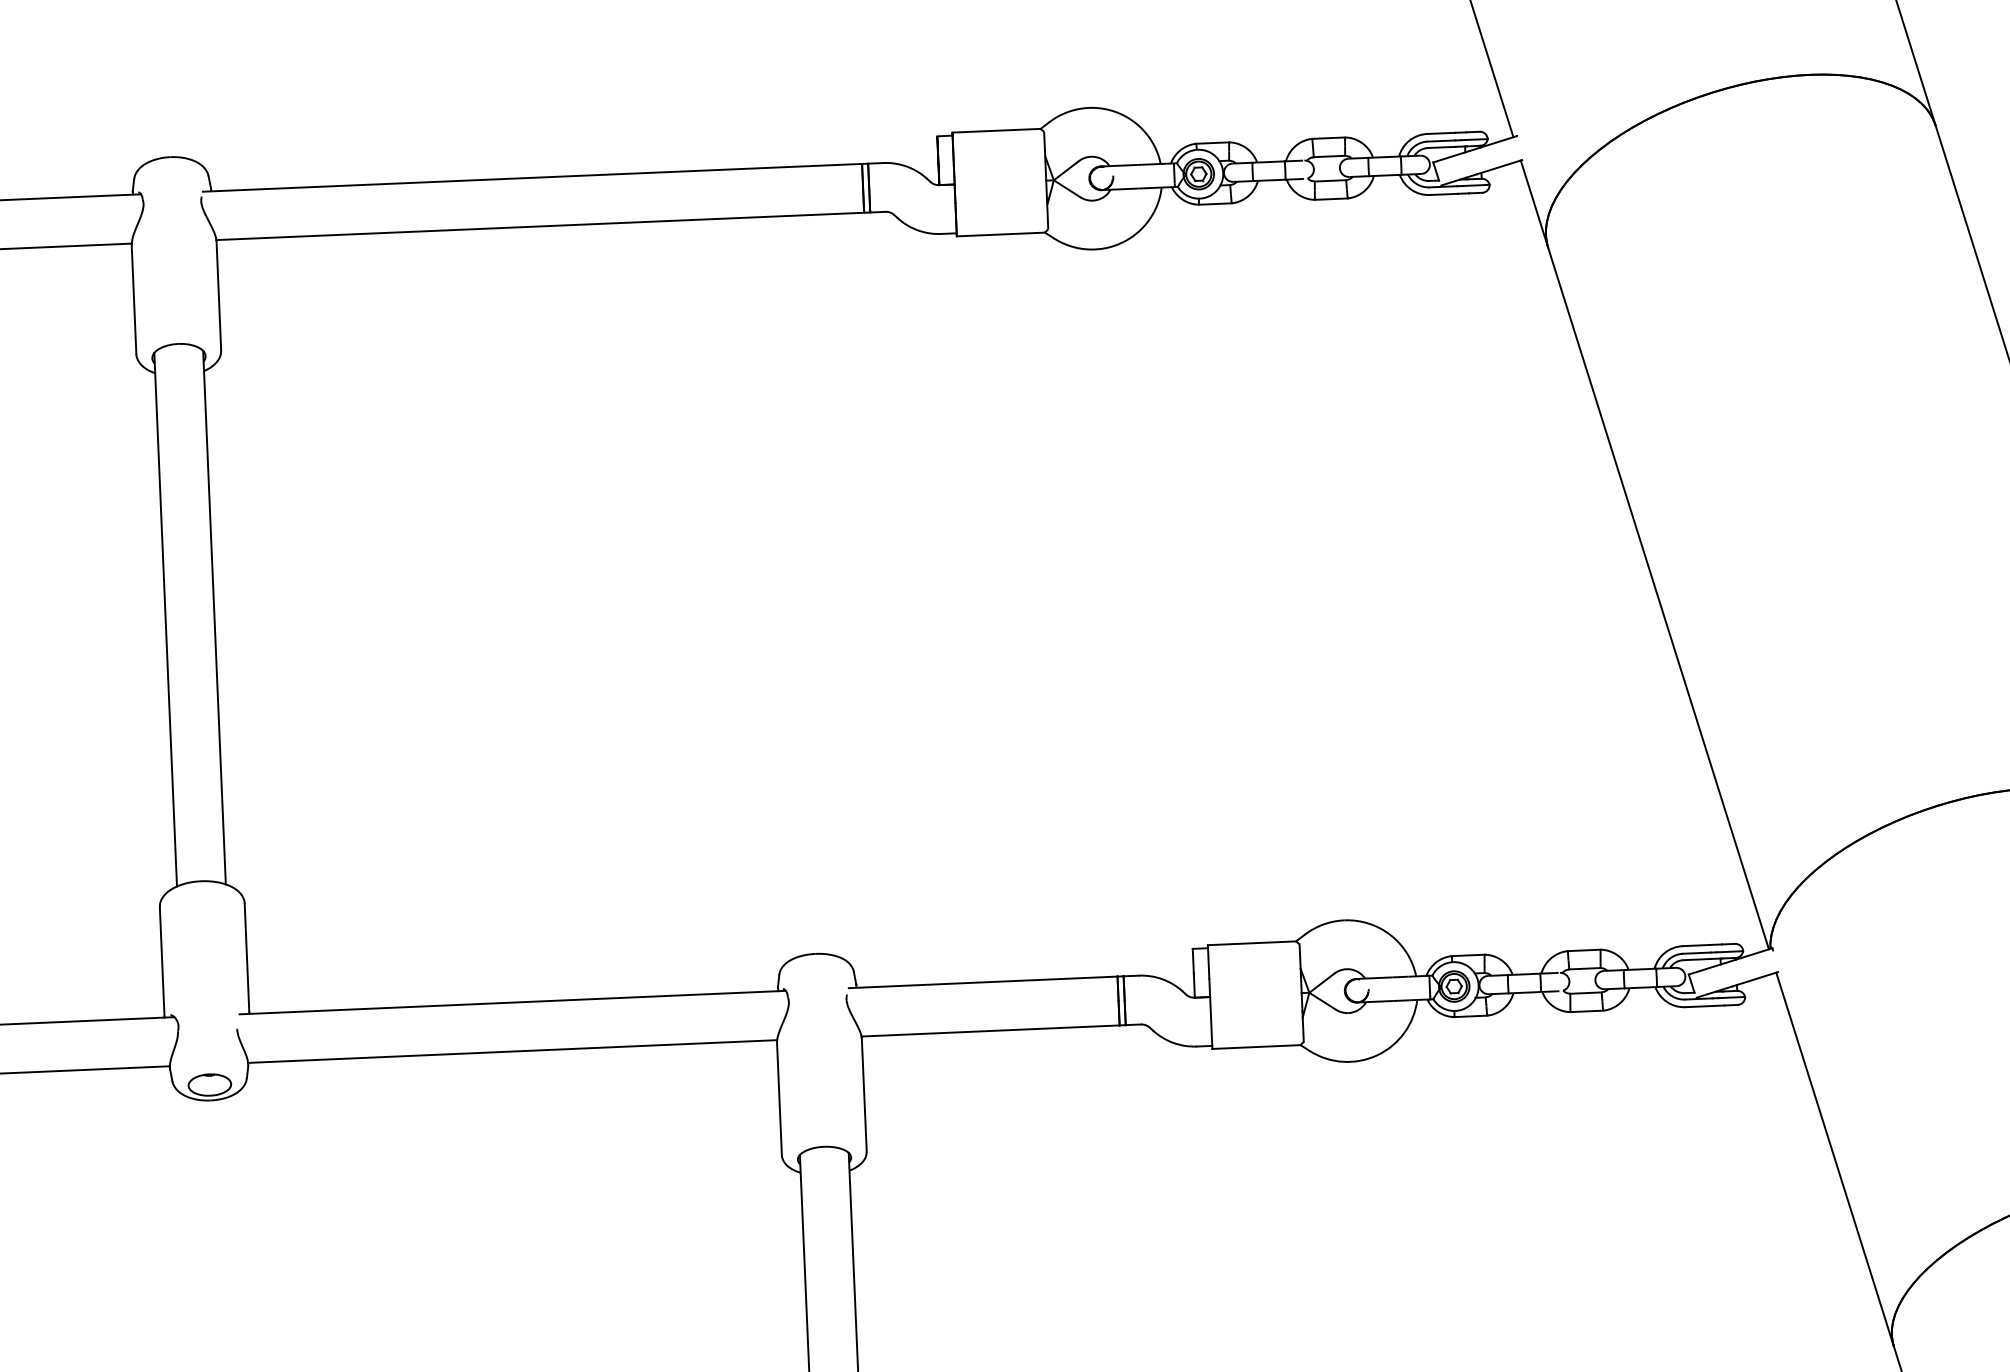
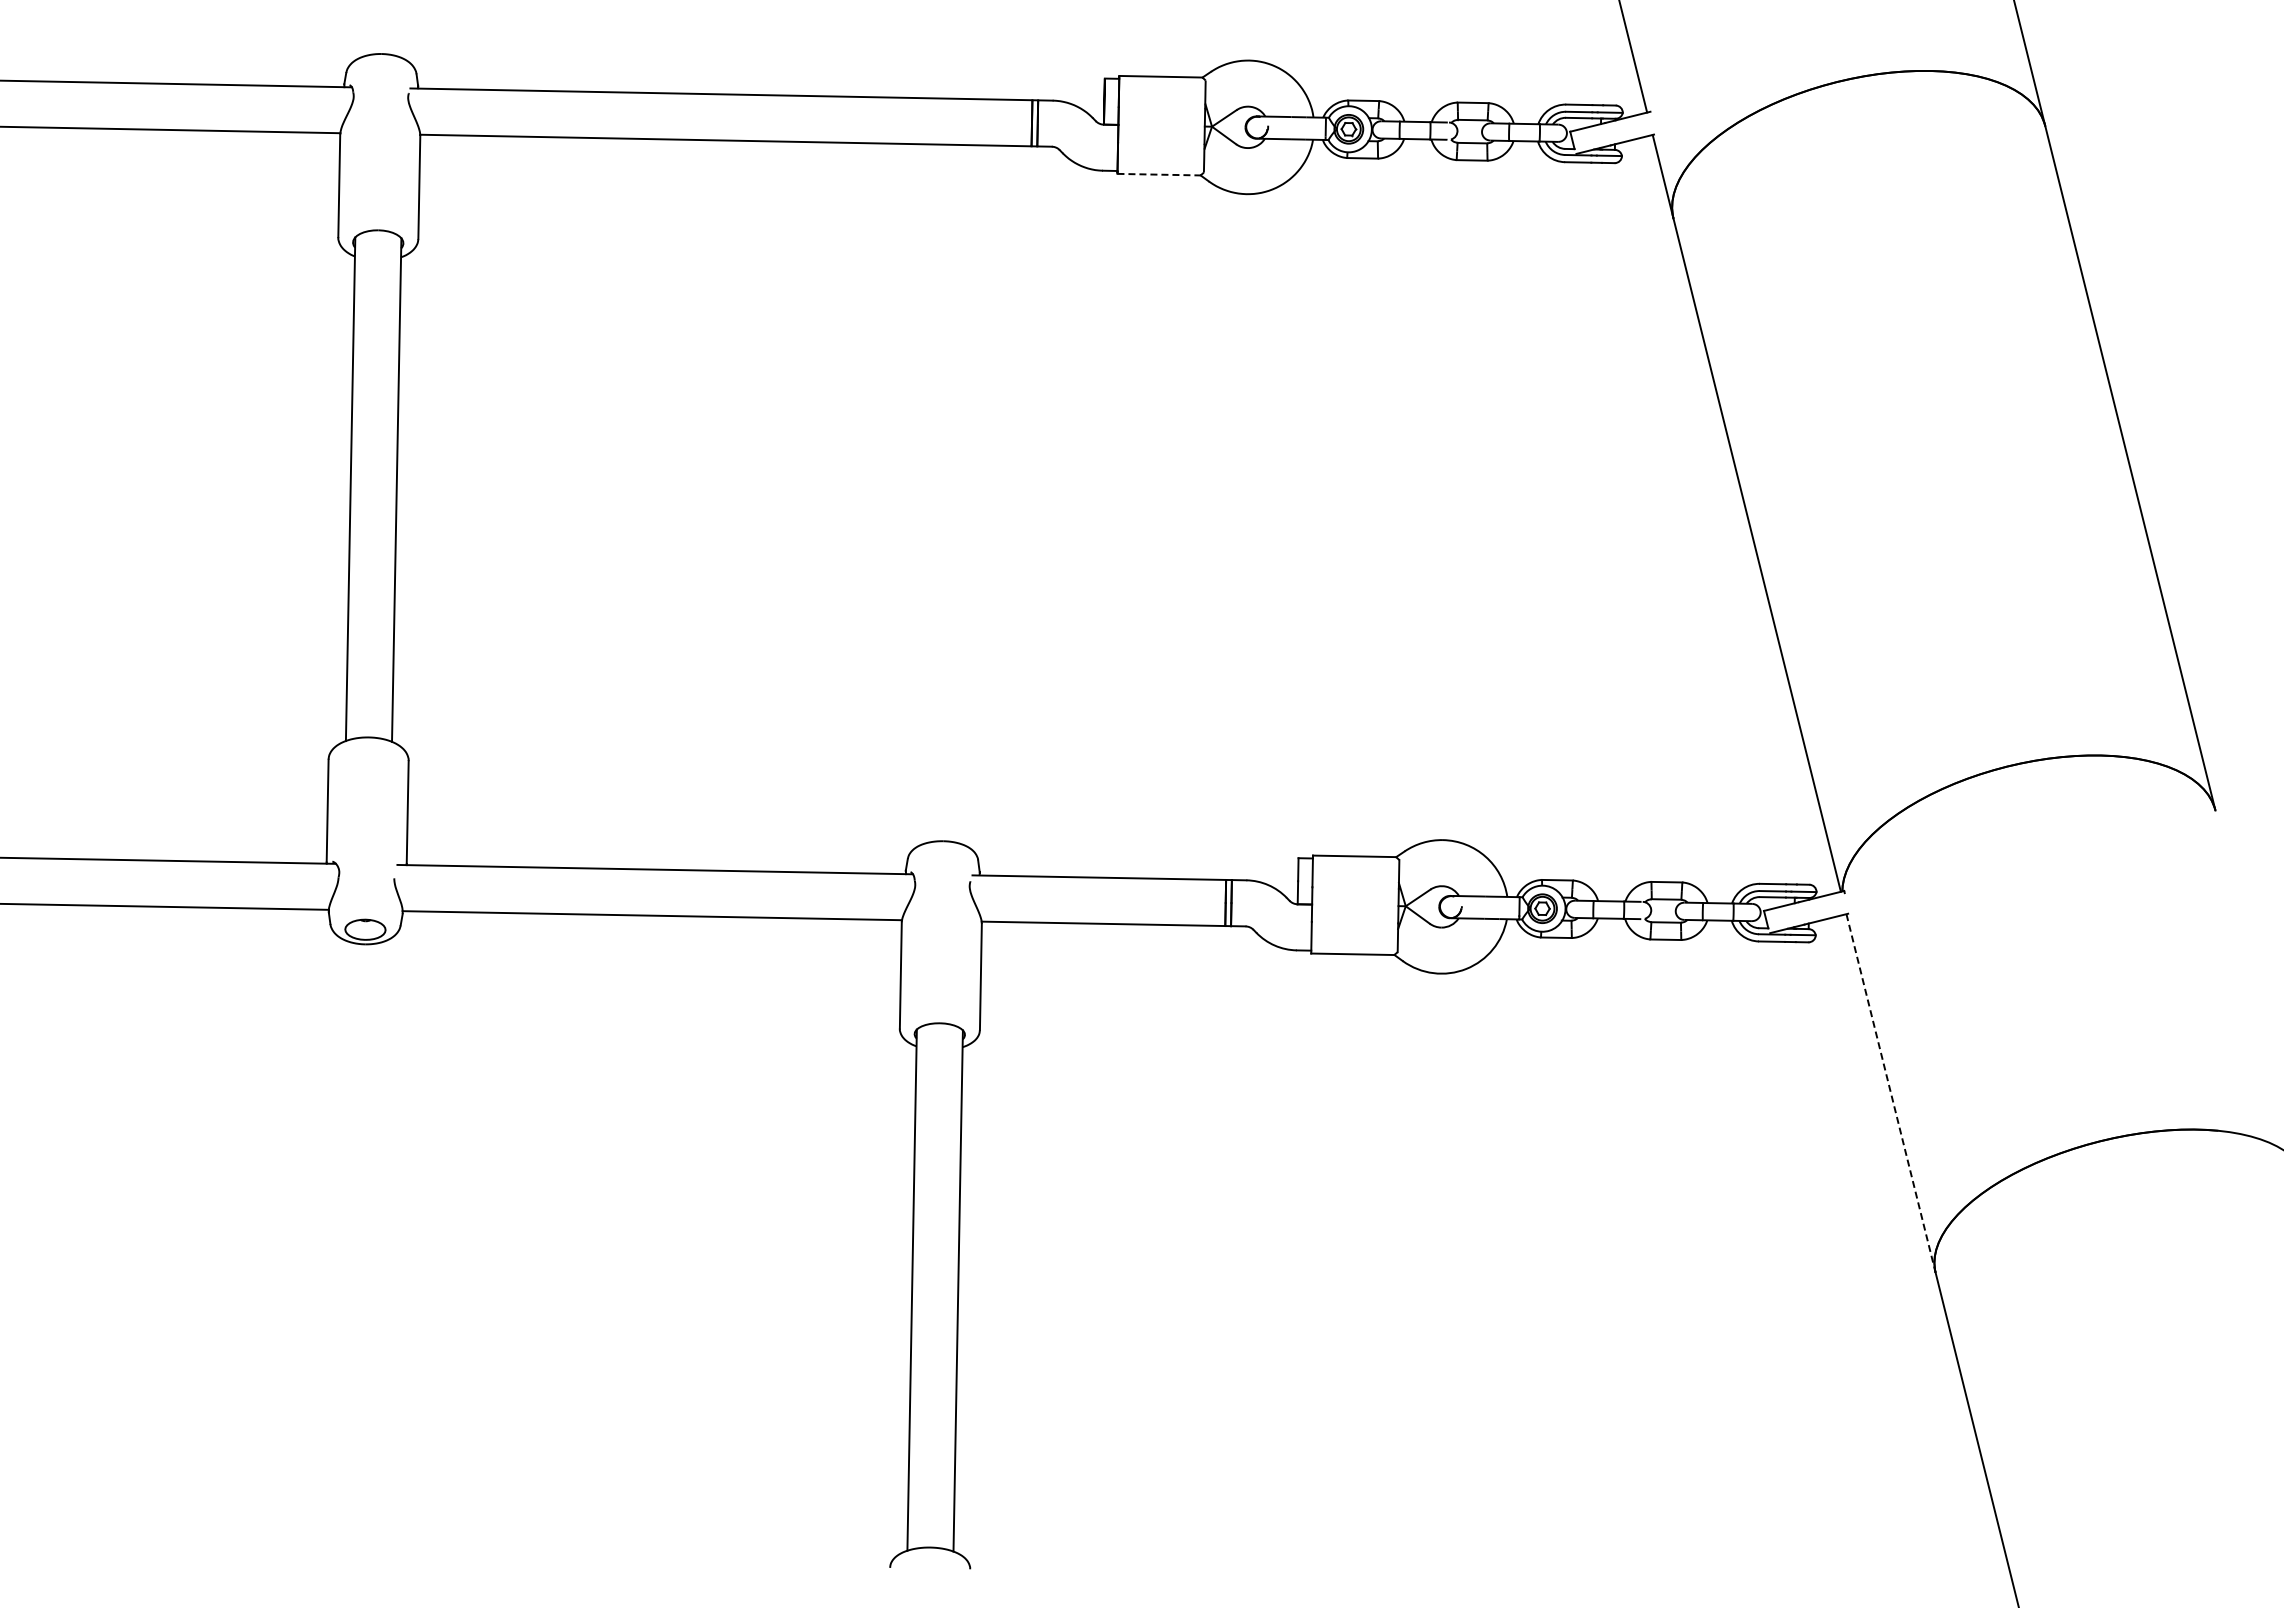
line: (1001, 234) -> (1159, 174), solid -> dashed
line: (1835, 1159) -> (1891, 1093), solid -> dashed

